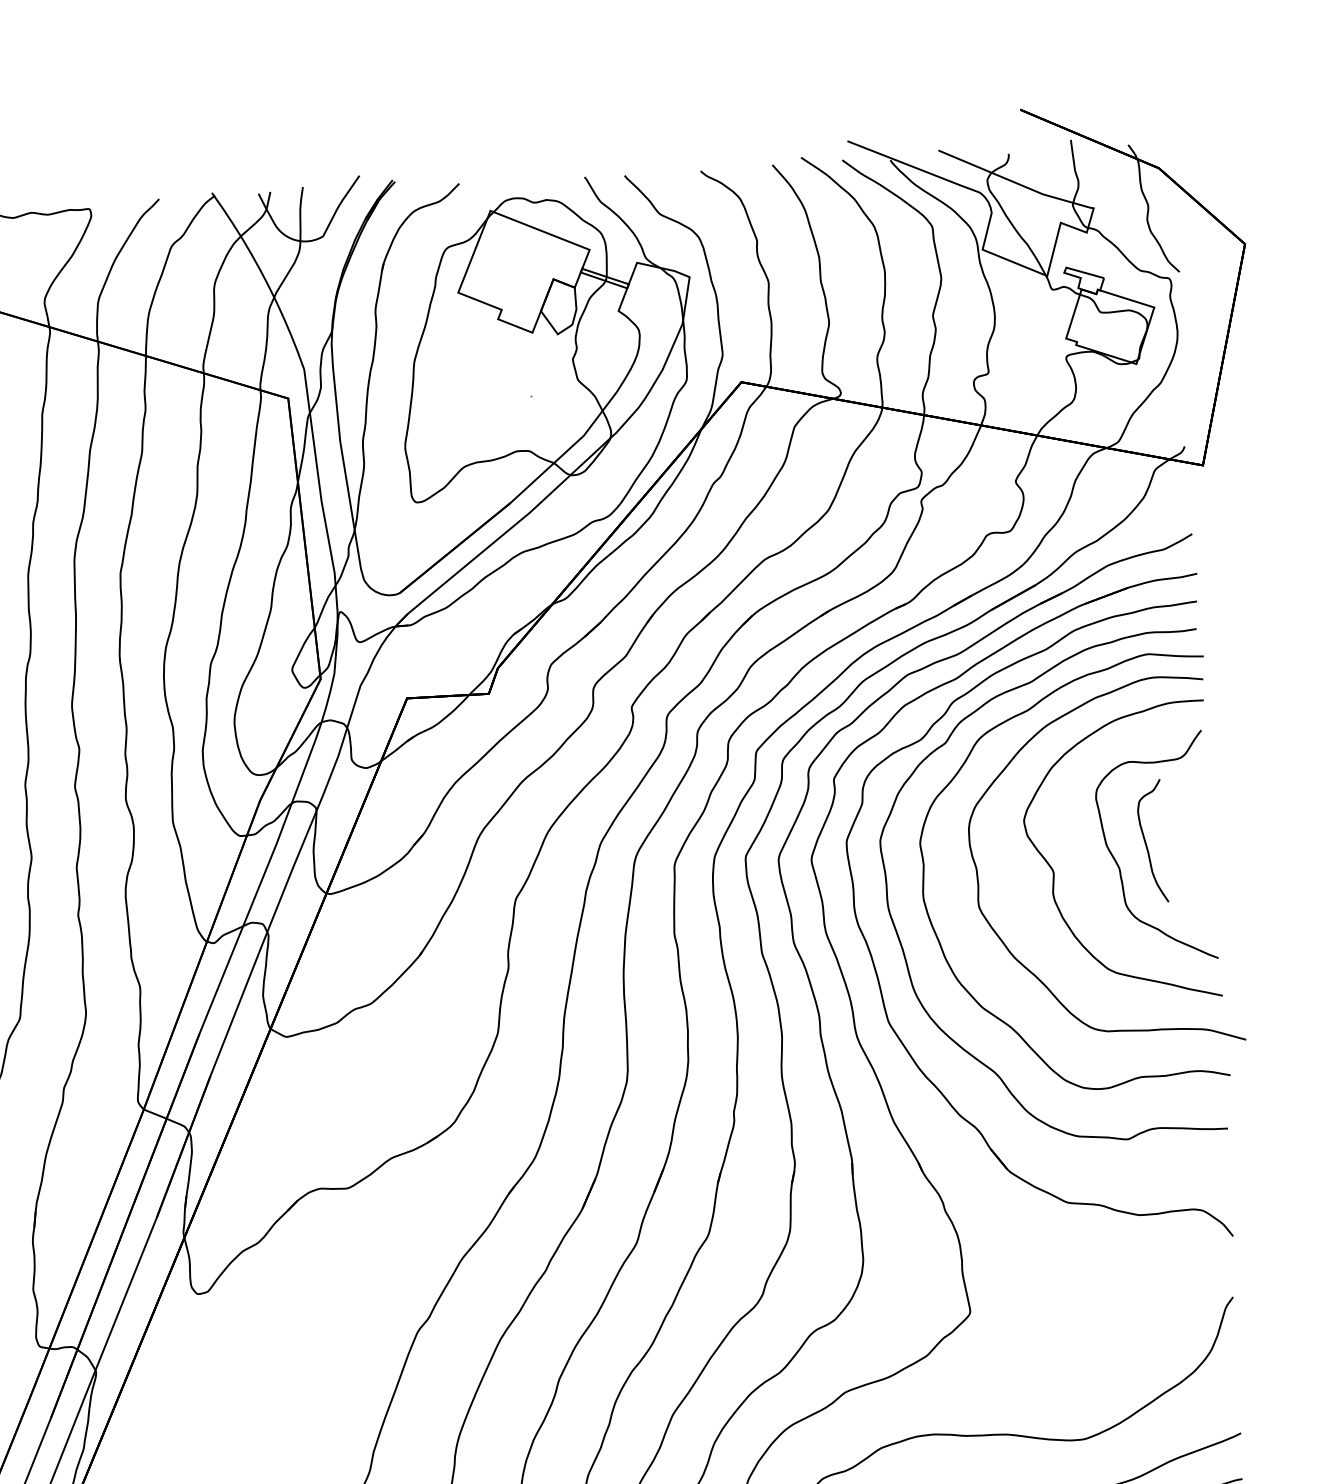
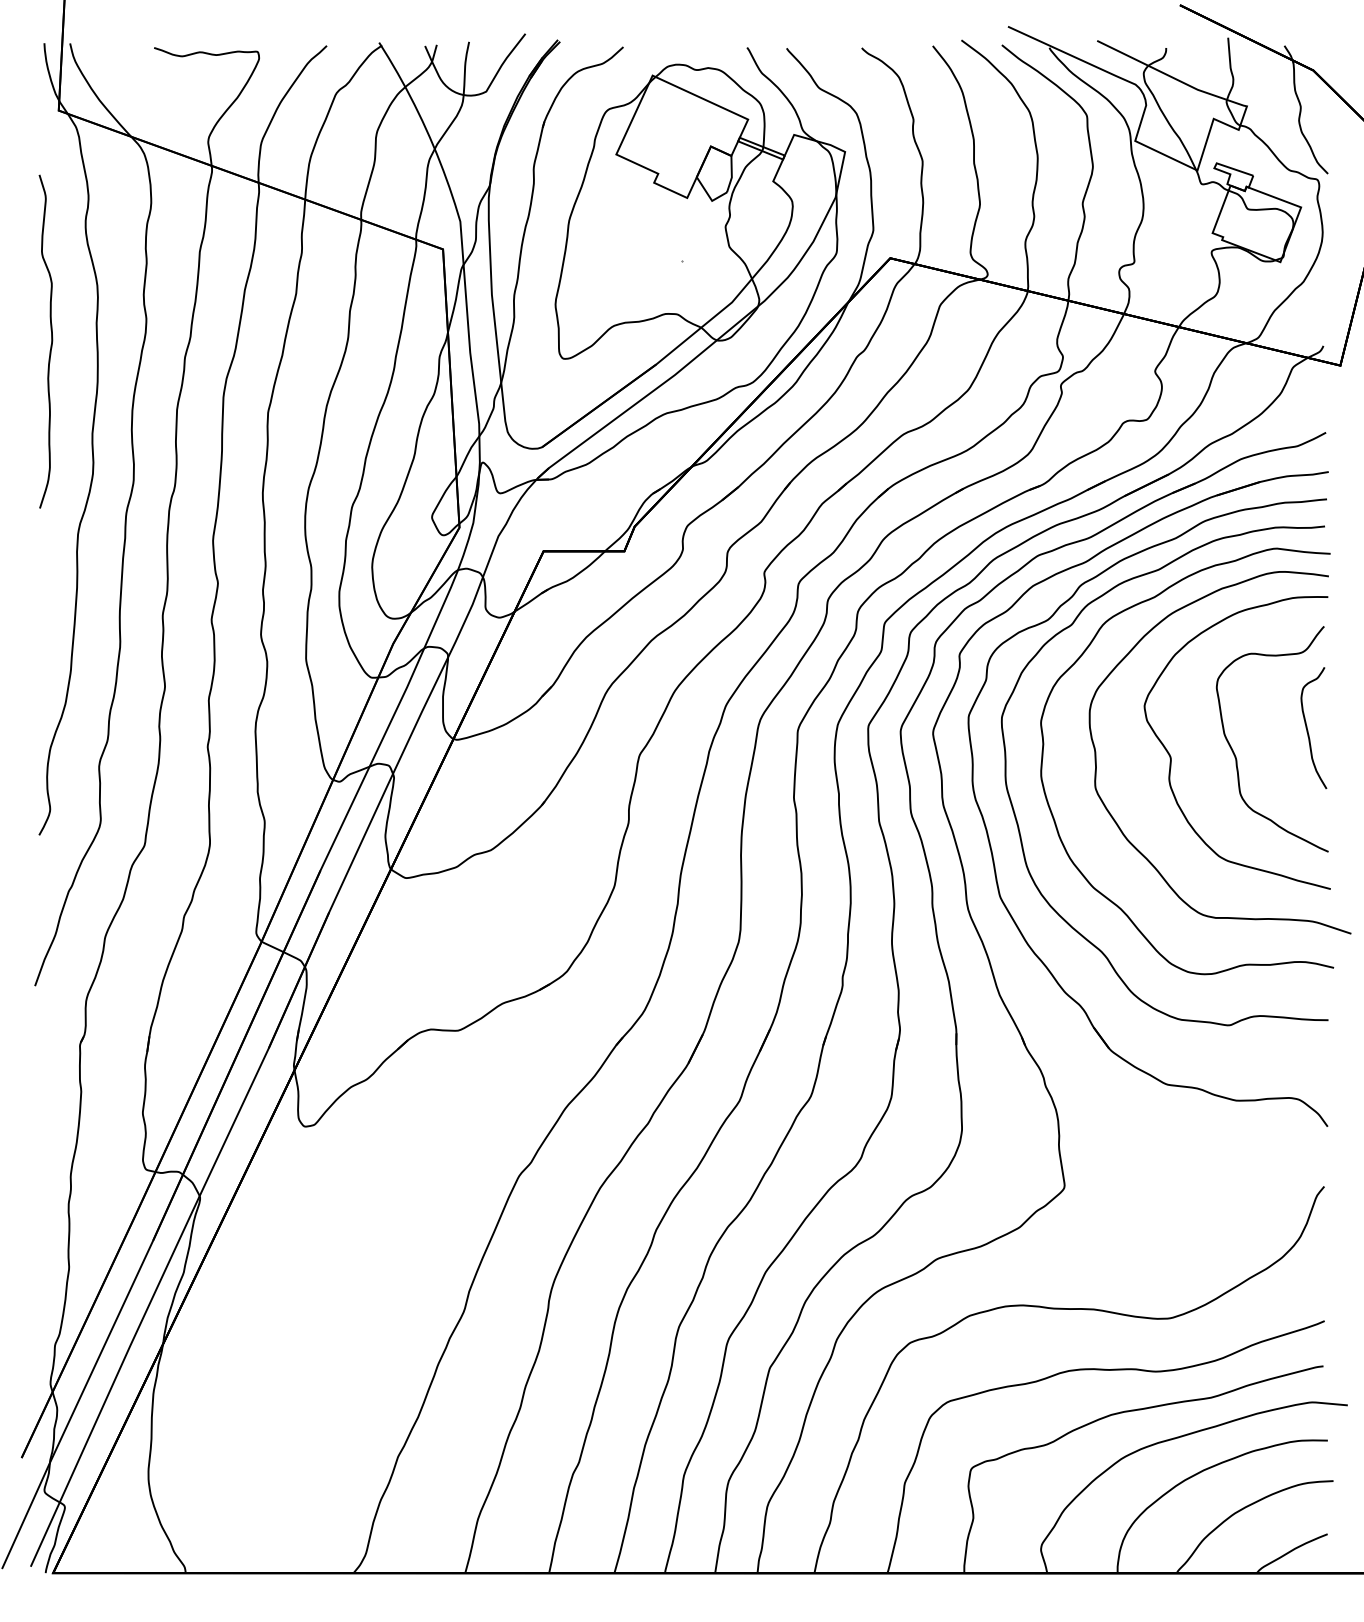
curve: (1147, 844) -> (1308, 730), moved

